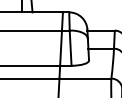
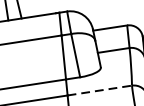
line: (85, 78) -> (99, 90), solid -> dashed

